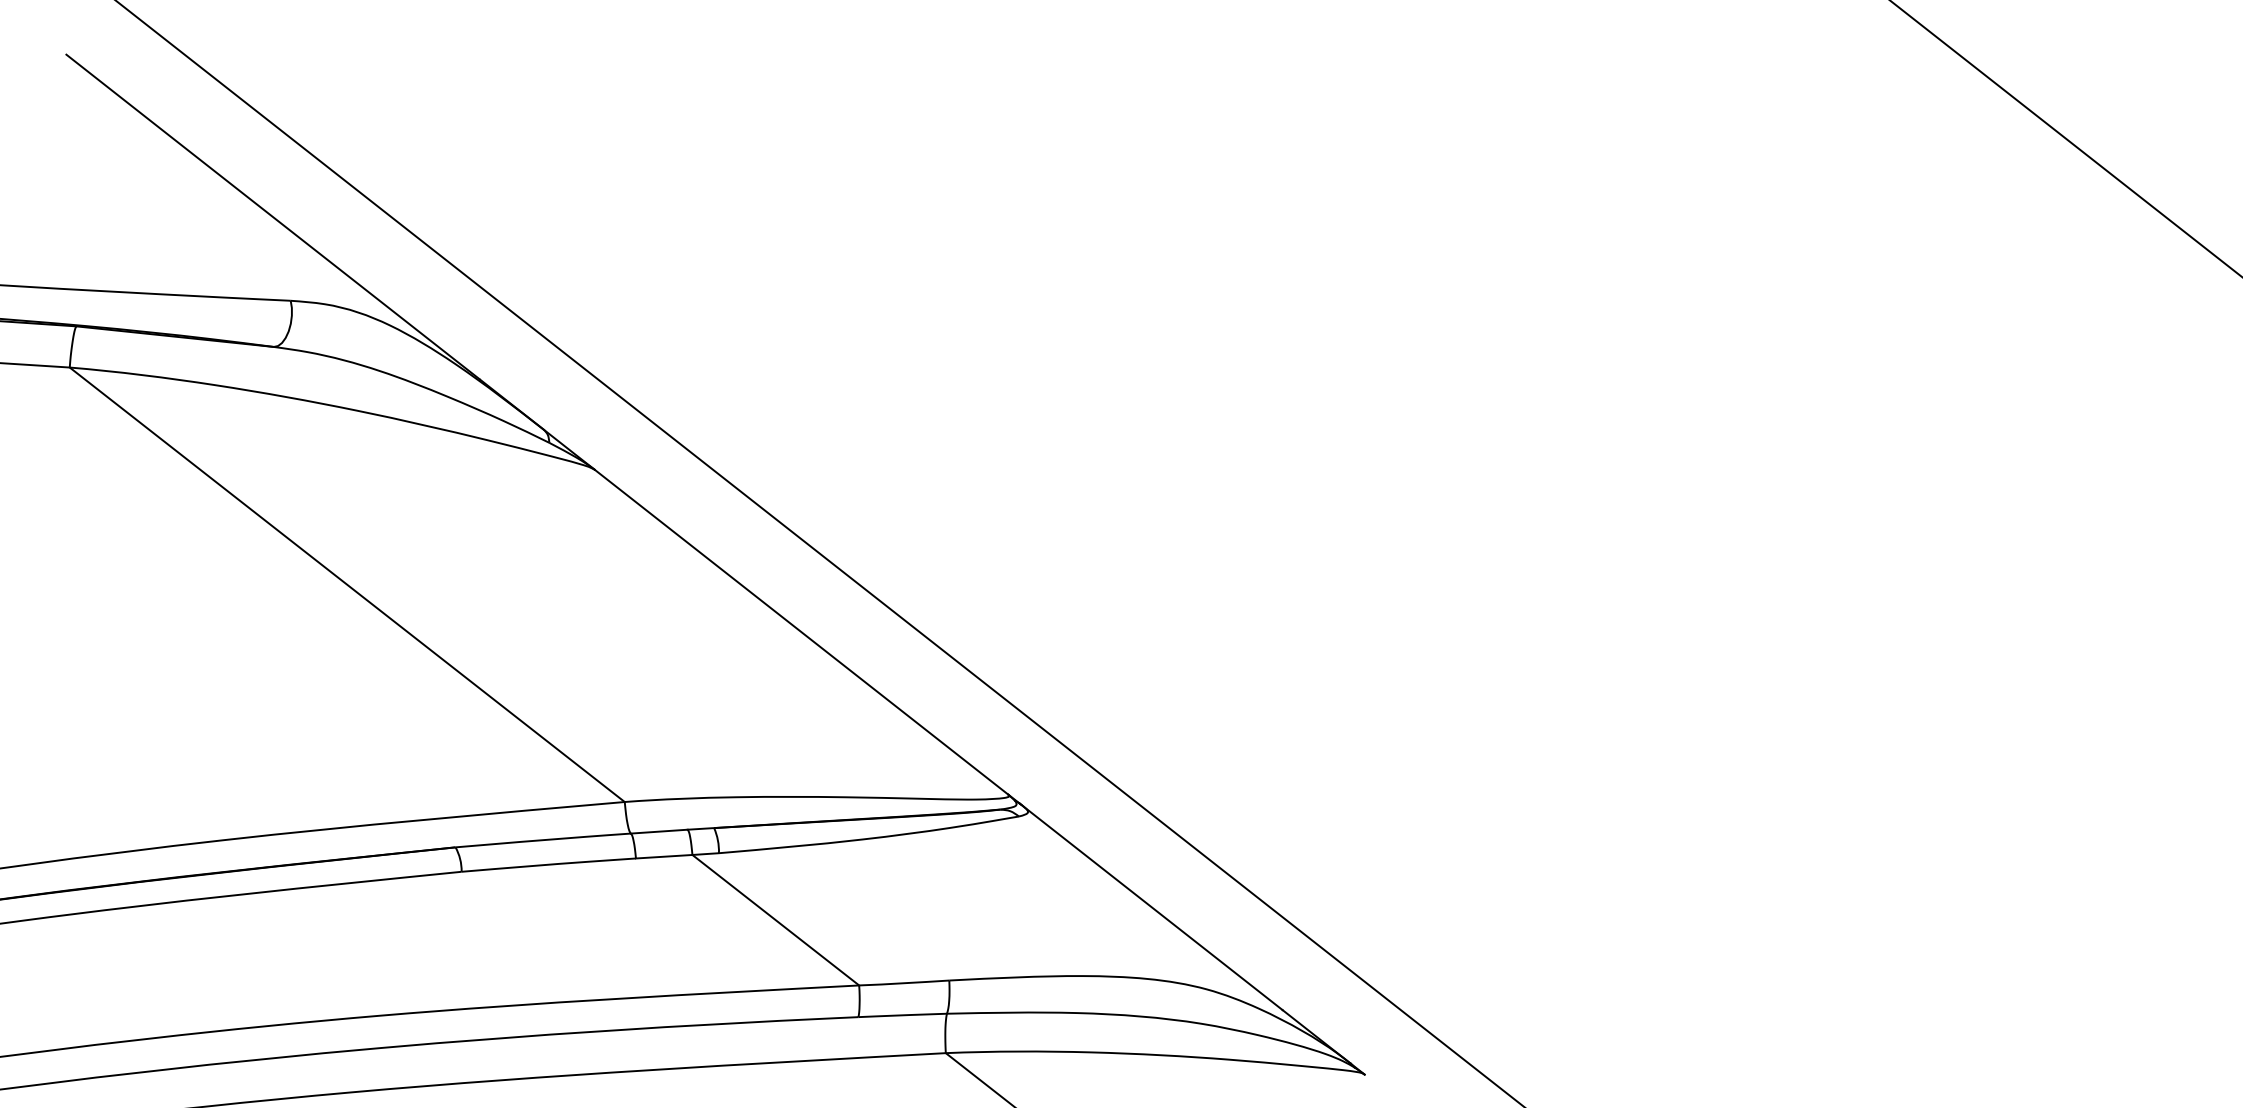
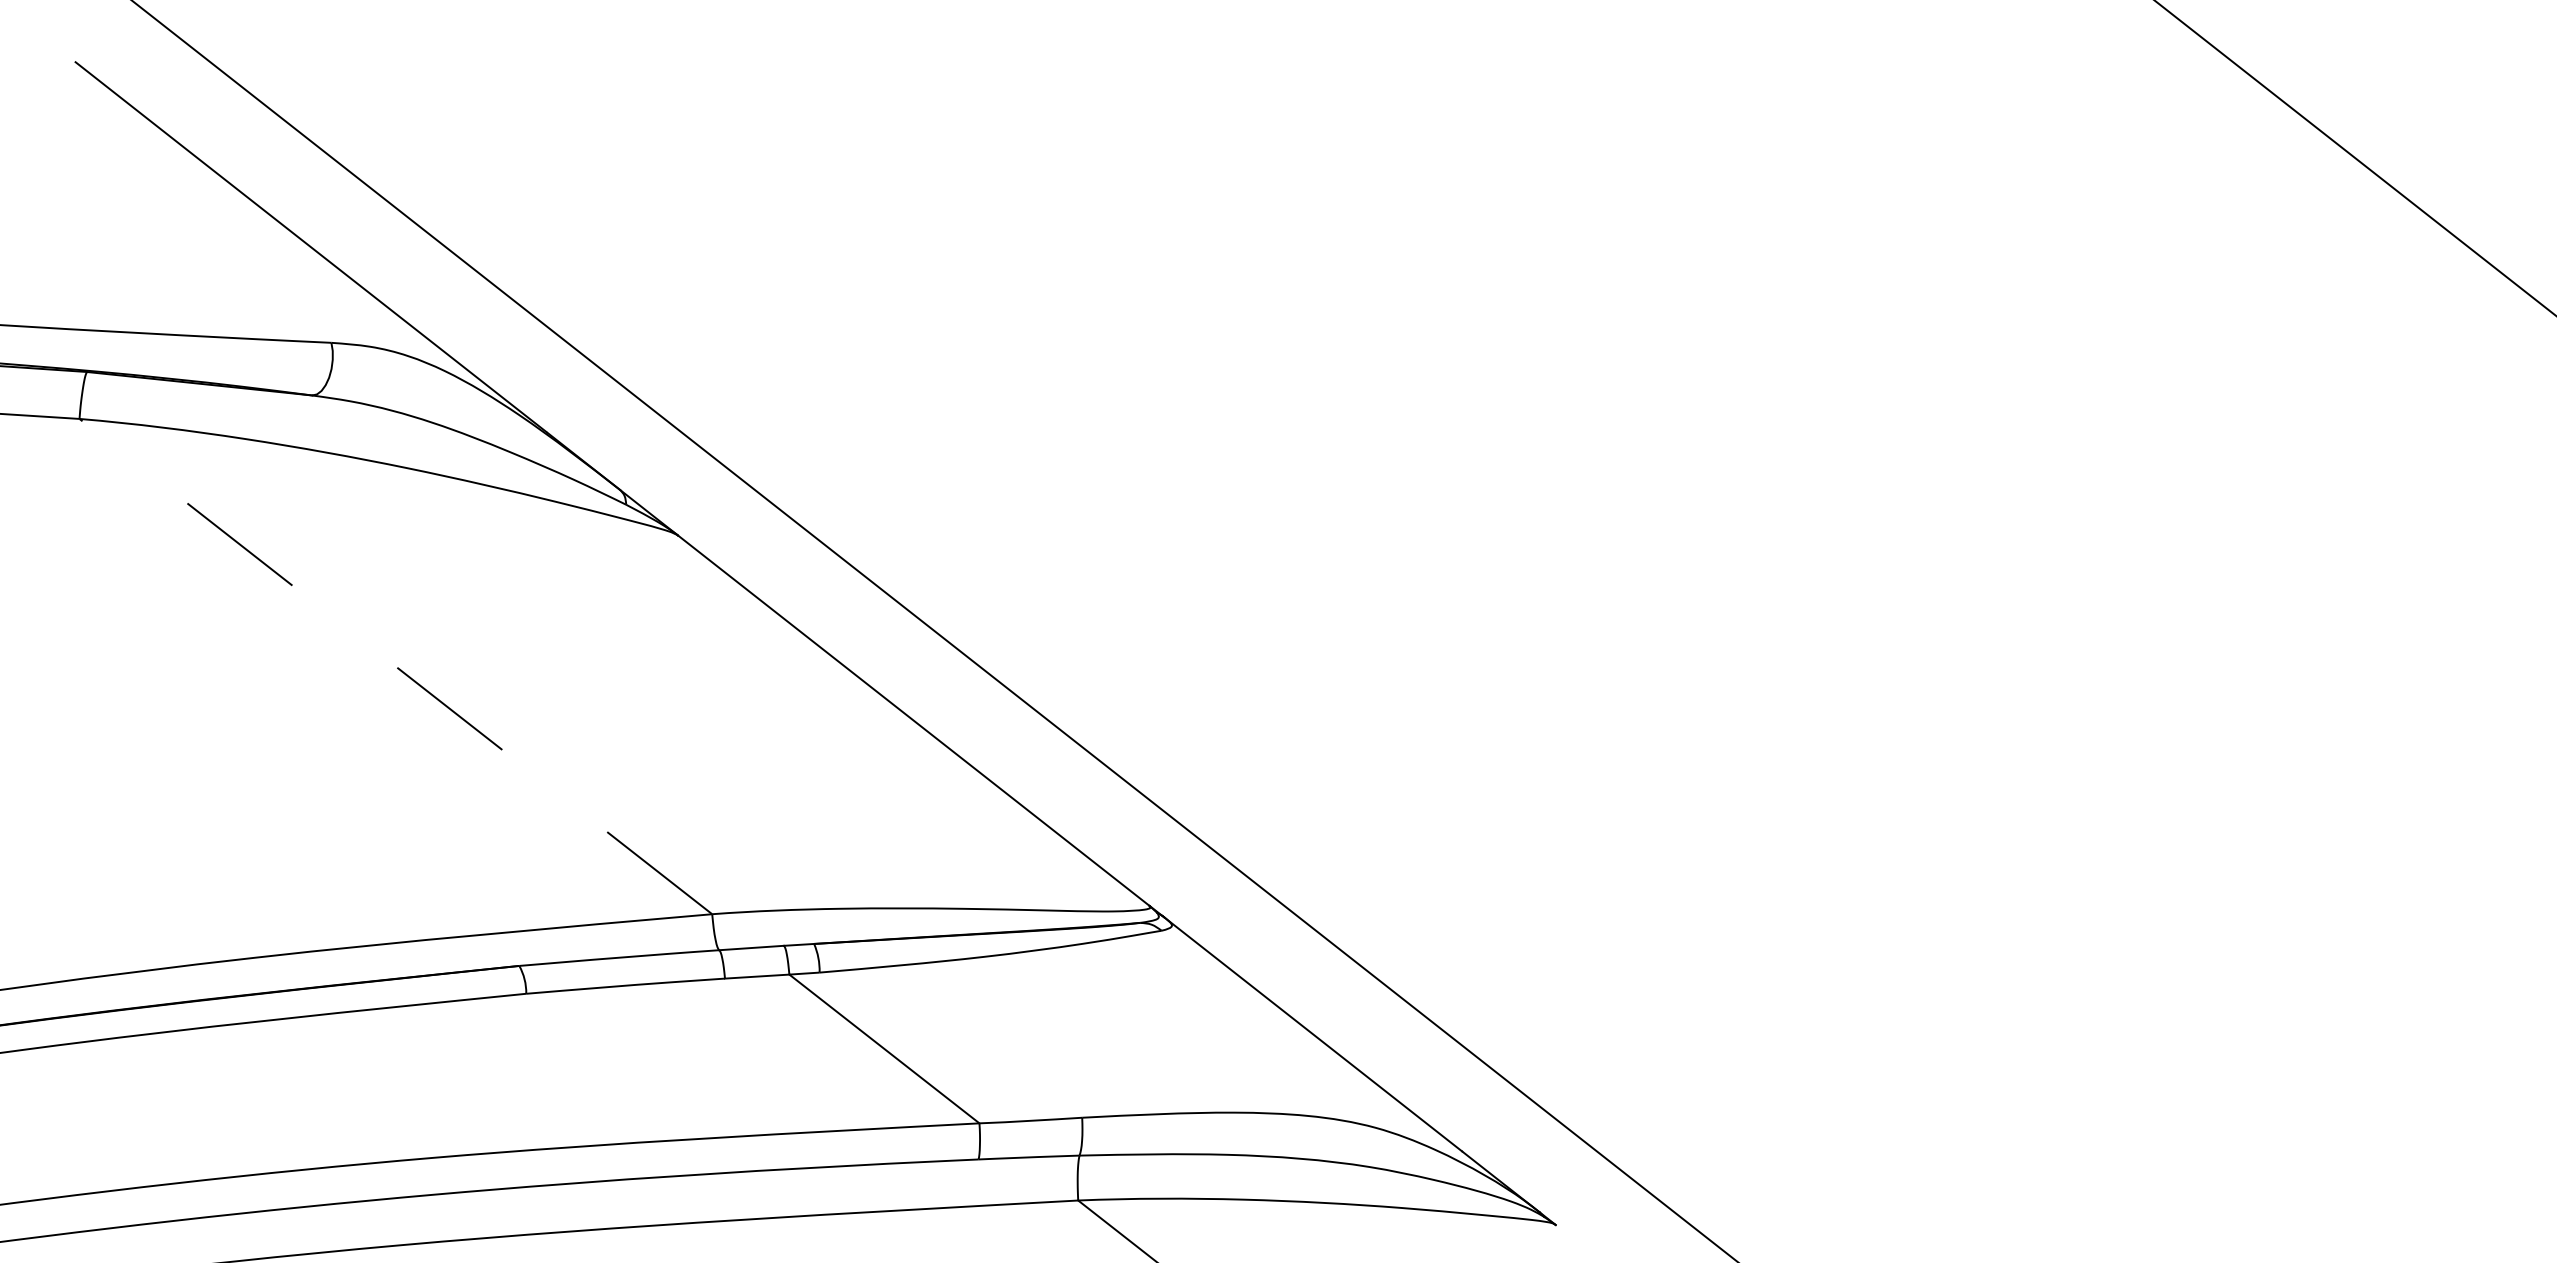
line: (346, 584) -> (395, 666), solid -> dashed

